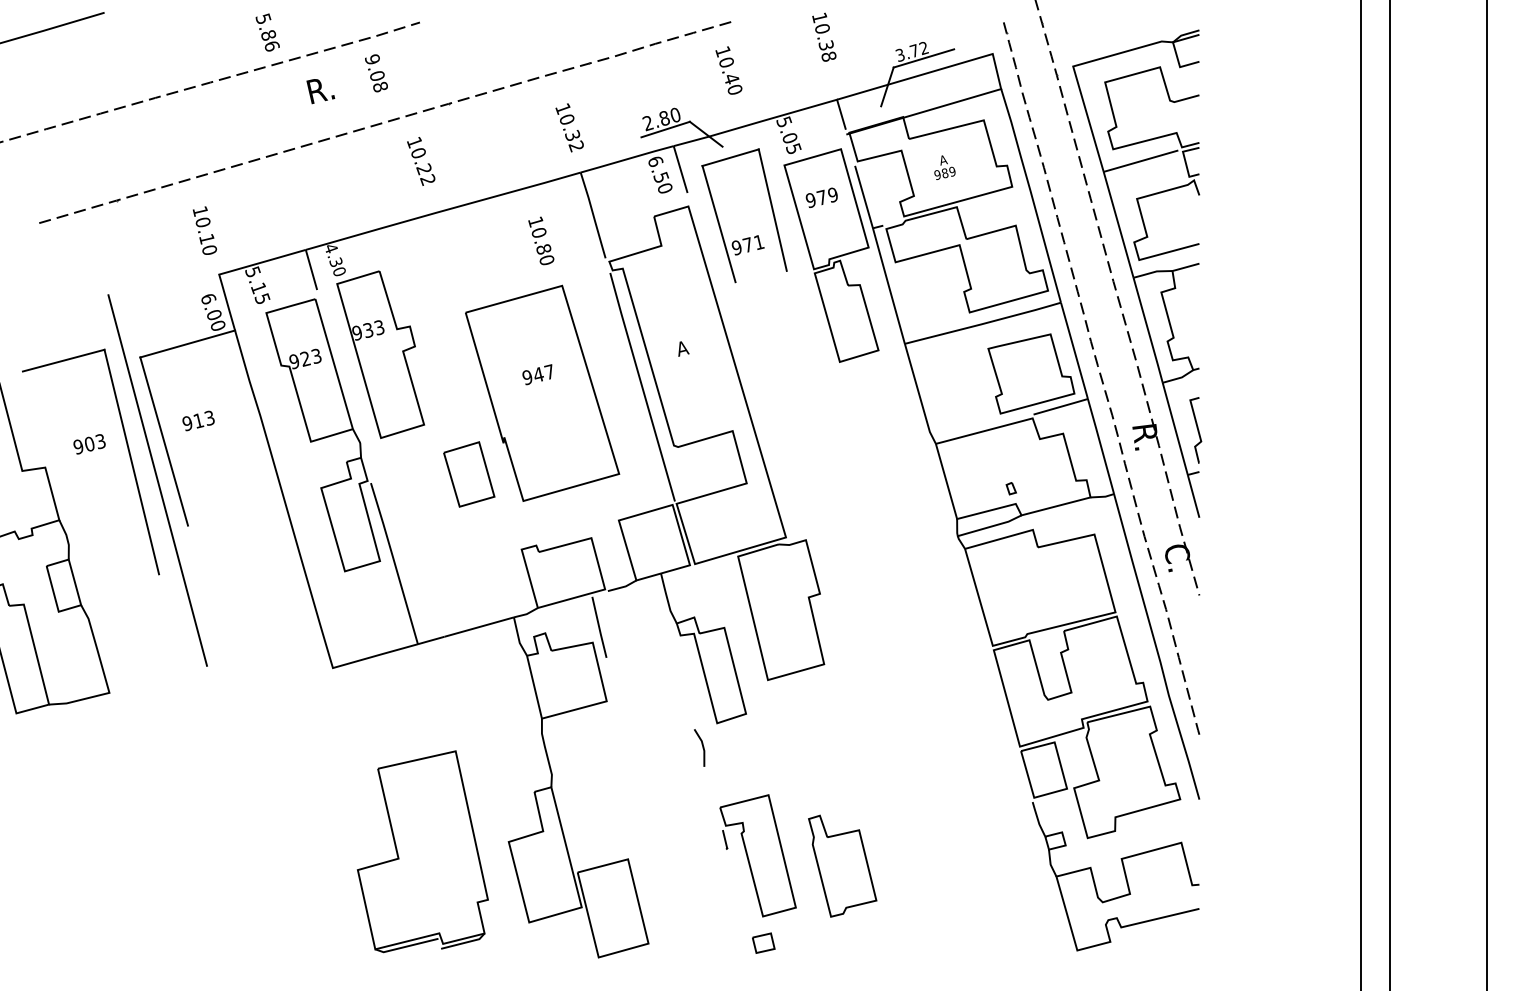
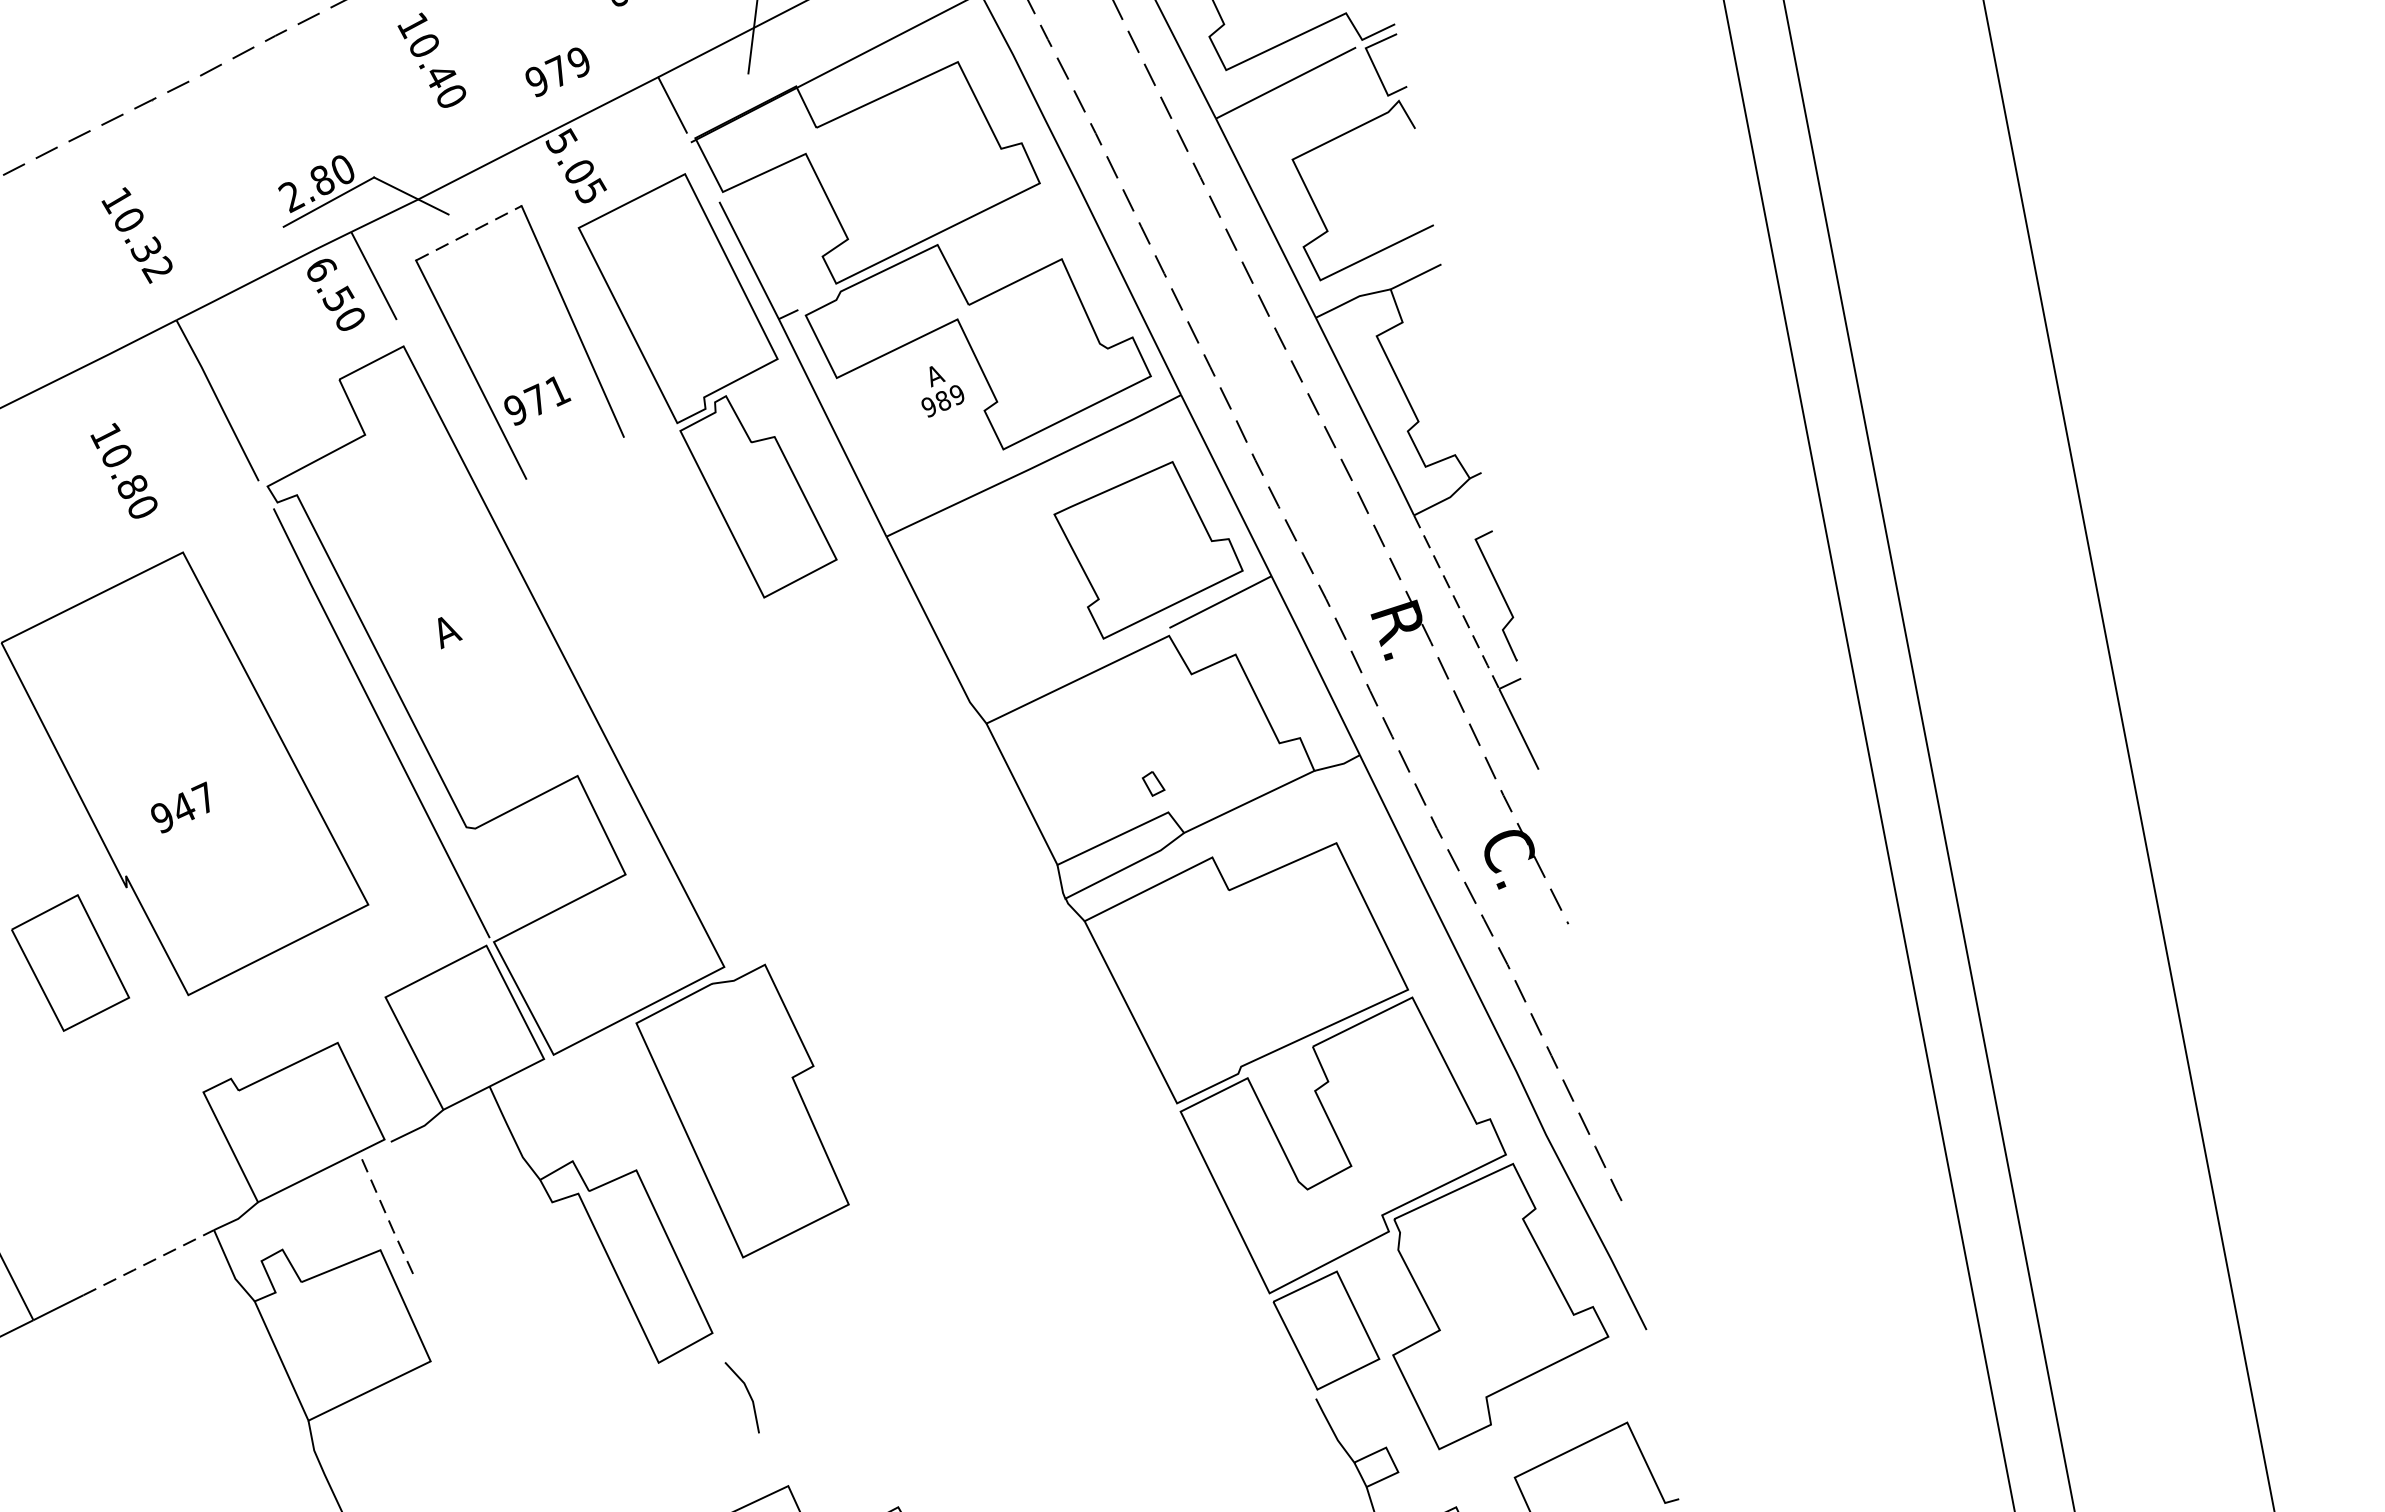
line: (731, 157) -> (470, 232), solid -> dashed
text: (944, 167) -> (939, 389), moved
text: (821, 197) -> (556, 71), moved
text: (537, 374) -> (181, 807), moved
line: (1175, 429) -> (1457, 603), solid -> dashed
line: (478, 627) -> (147, 1263), solid -> dashed
line: (599, 628) -> (388, 1219), solid -> dashed
line: (702, 747) -> (748, 1395), moved

